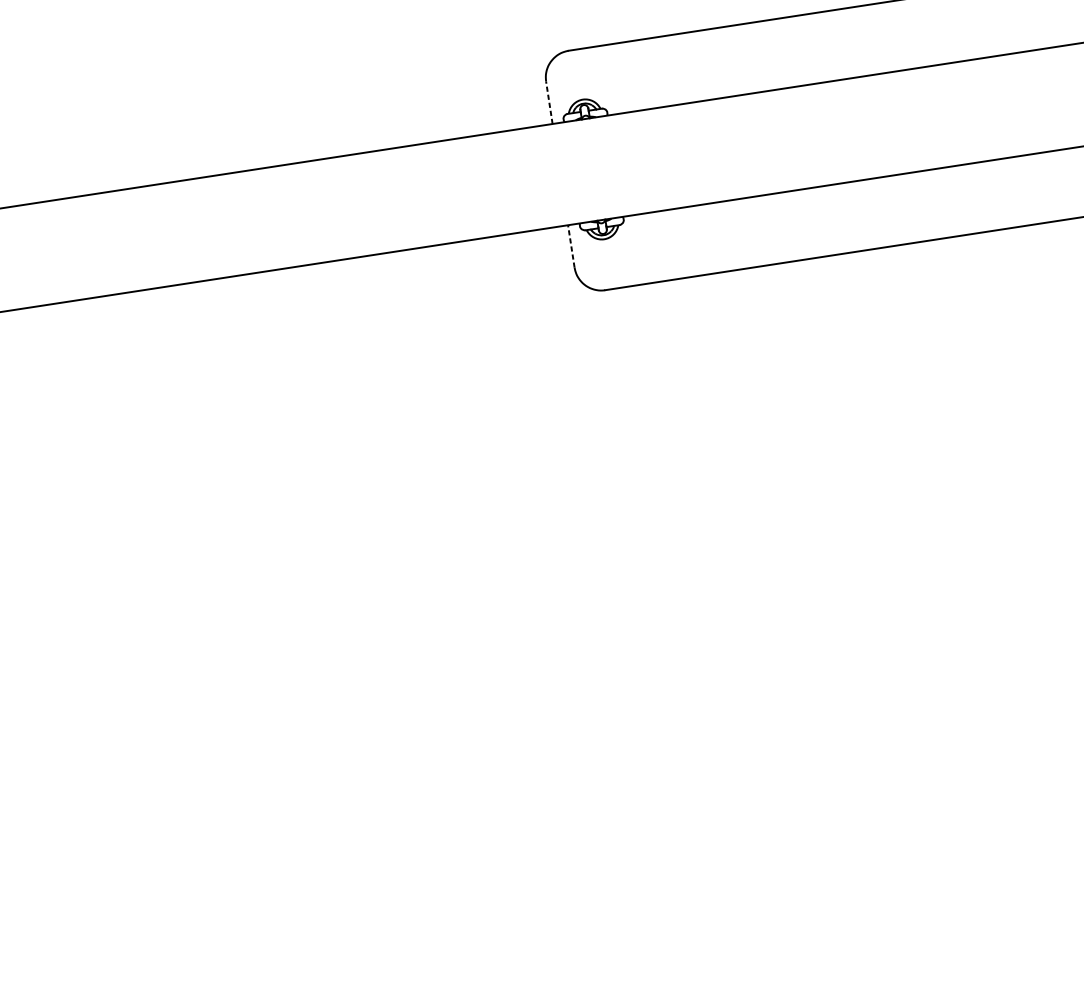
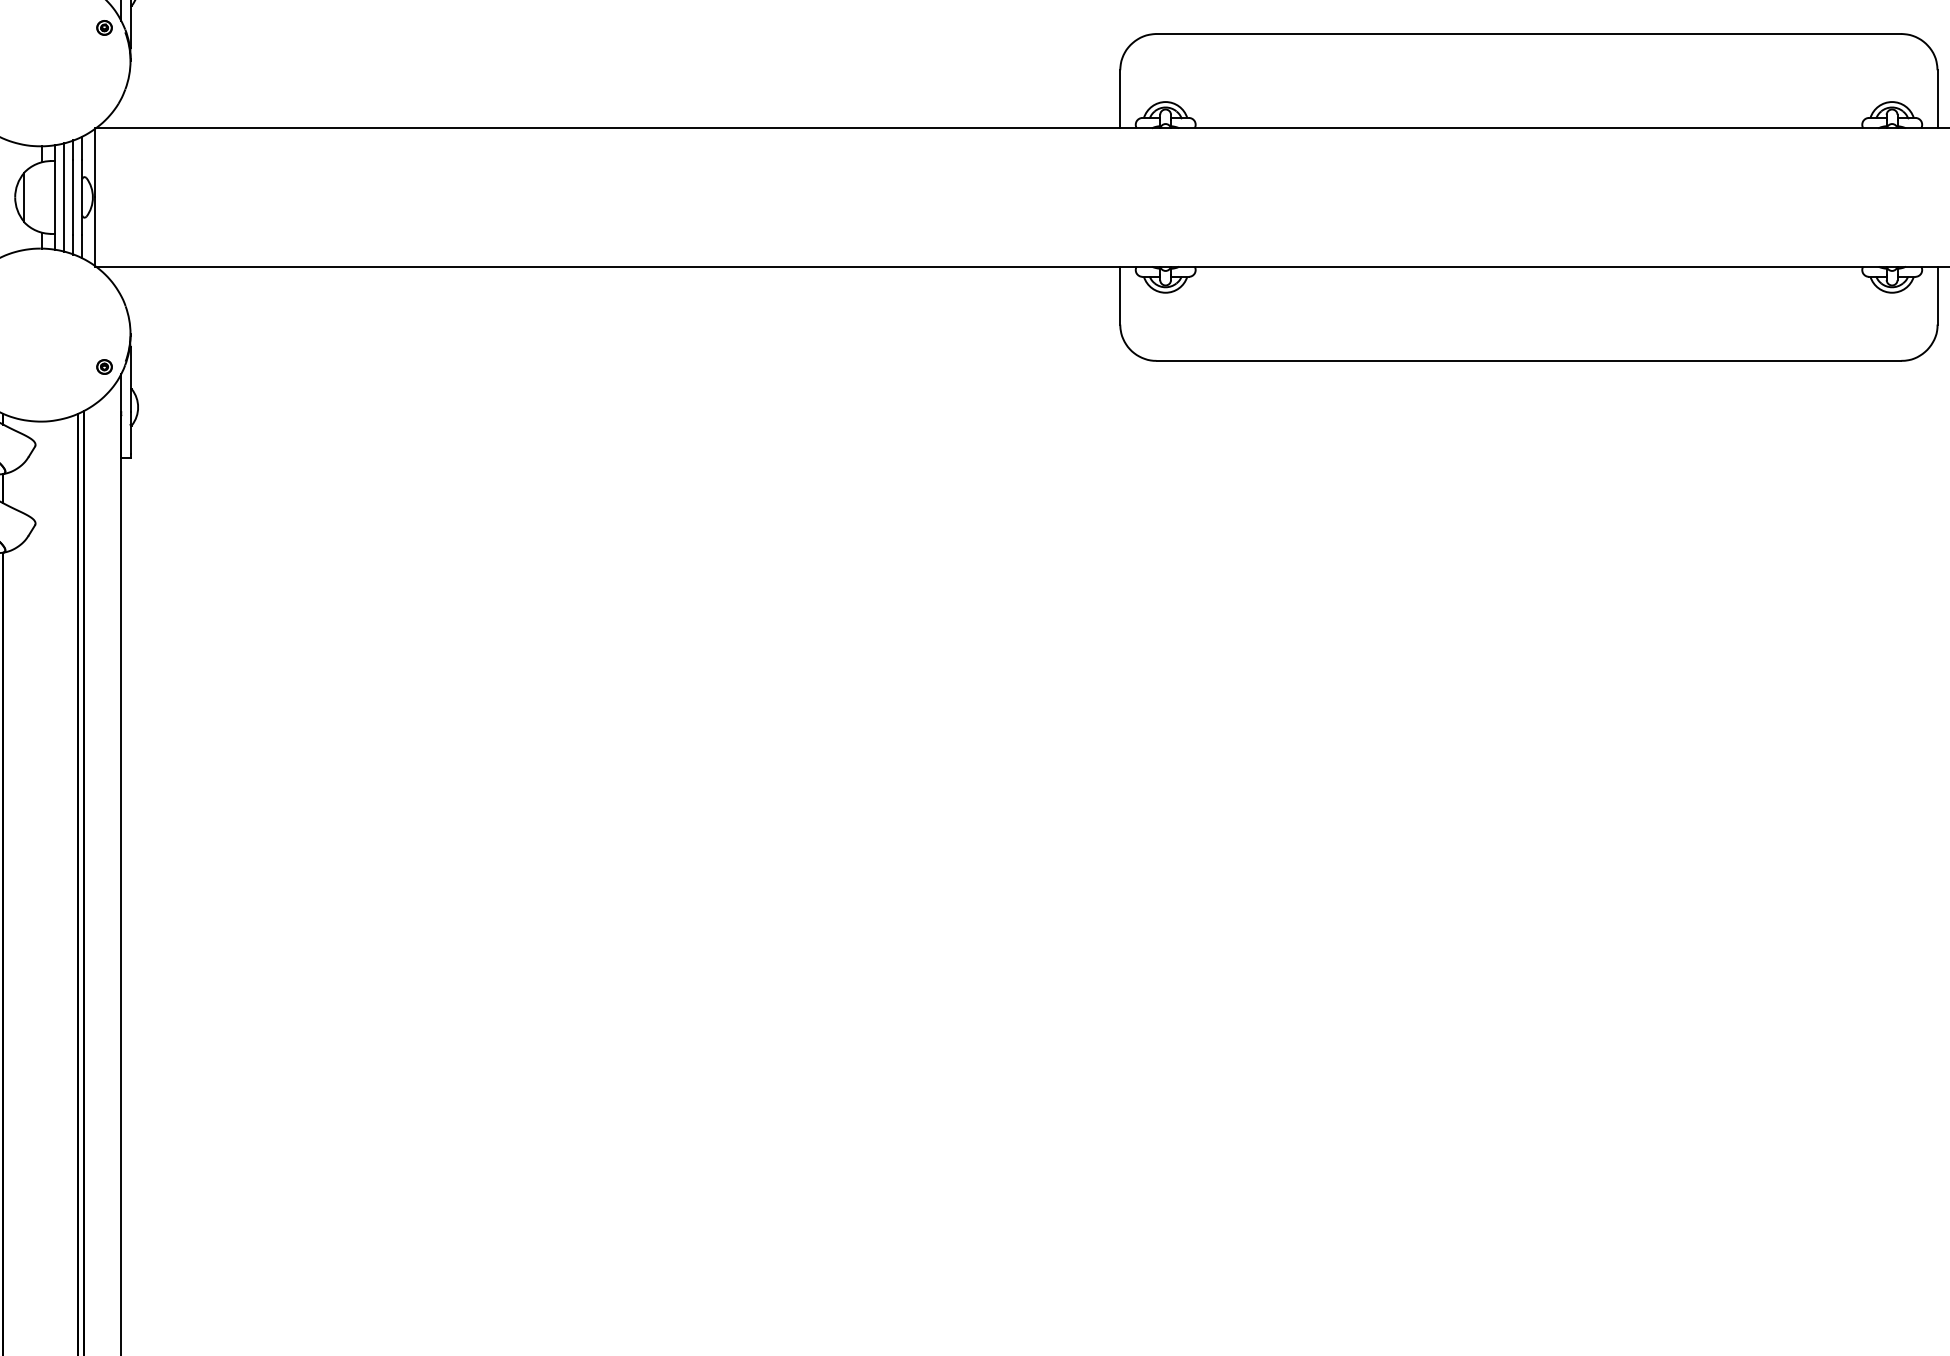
line: (549, 102) -> (1120, 98), dashed -> solid
line: (571, 246) -> (1120, 295), dashed -> solid

